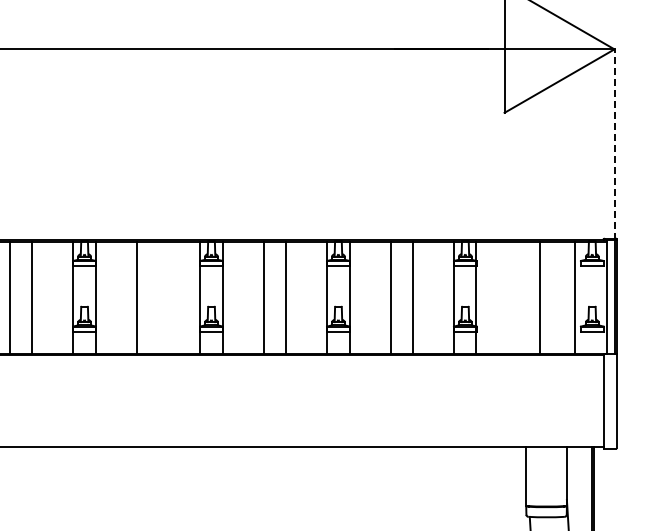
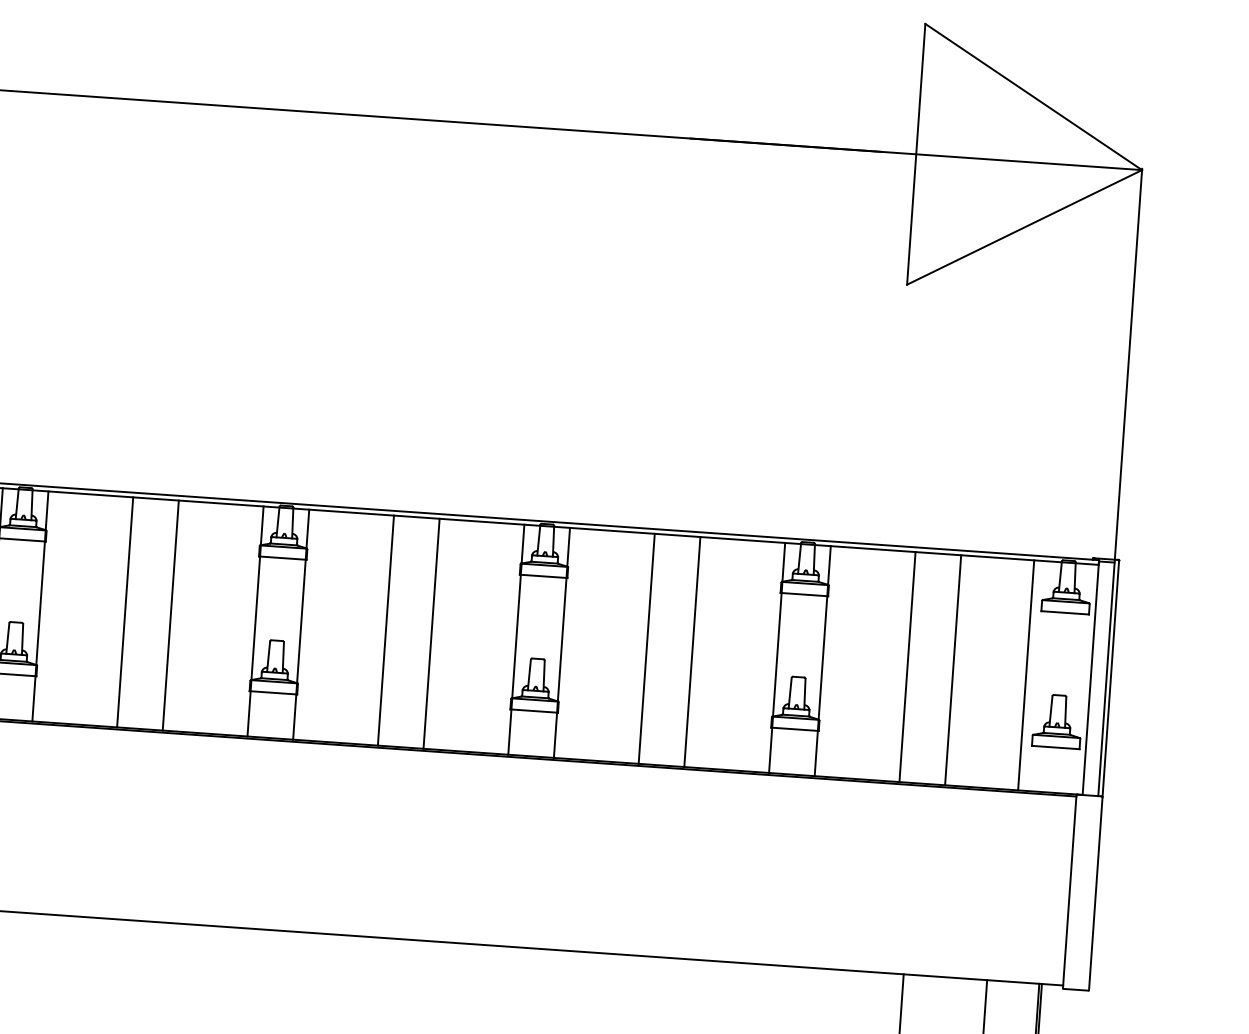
line: (614, 144) -> (1128, 365), dashed -> solid
line: (159, 298) -> (171, 616), added
line: (517, 298) -> (906, 668), added

